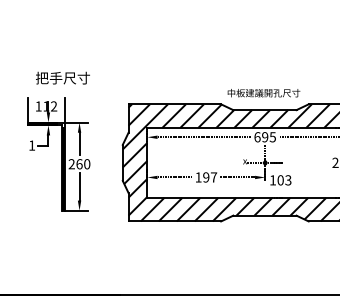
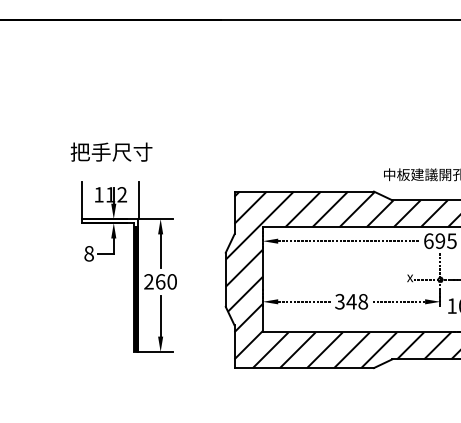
text: (62, 77) -> (110, 151), moved
text: (32, 145) -> (89, 253), 1 -> 8
text: (206, 177) -> (351, 301), 197 -> 348

